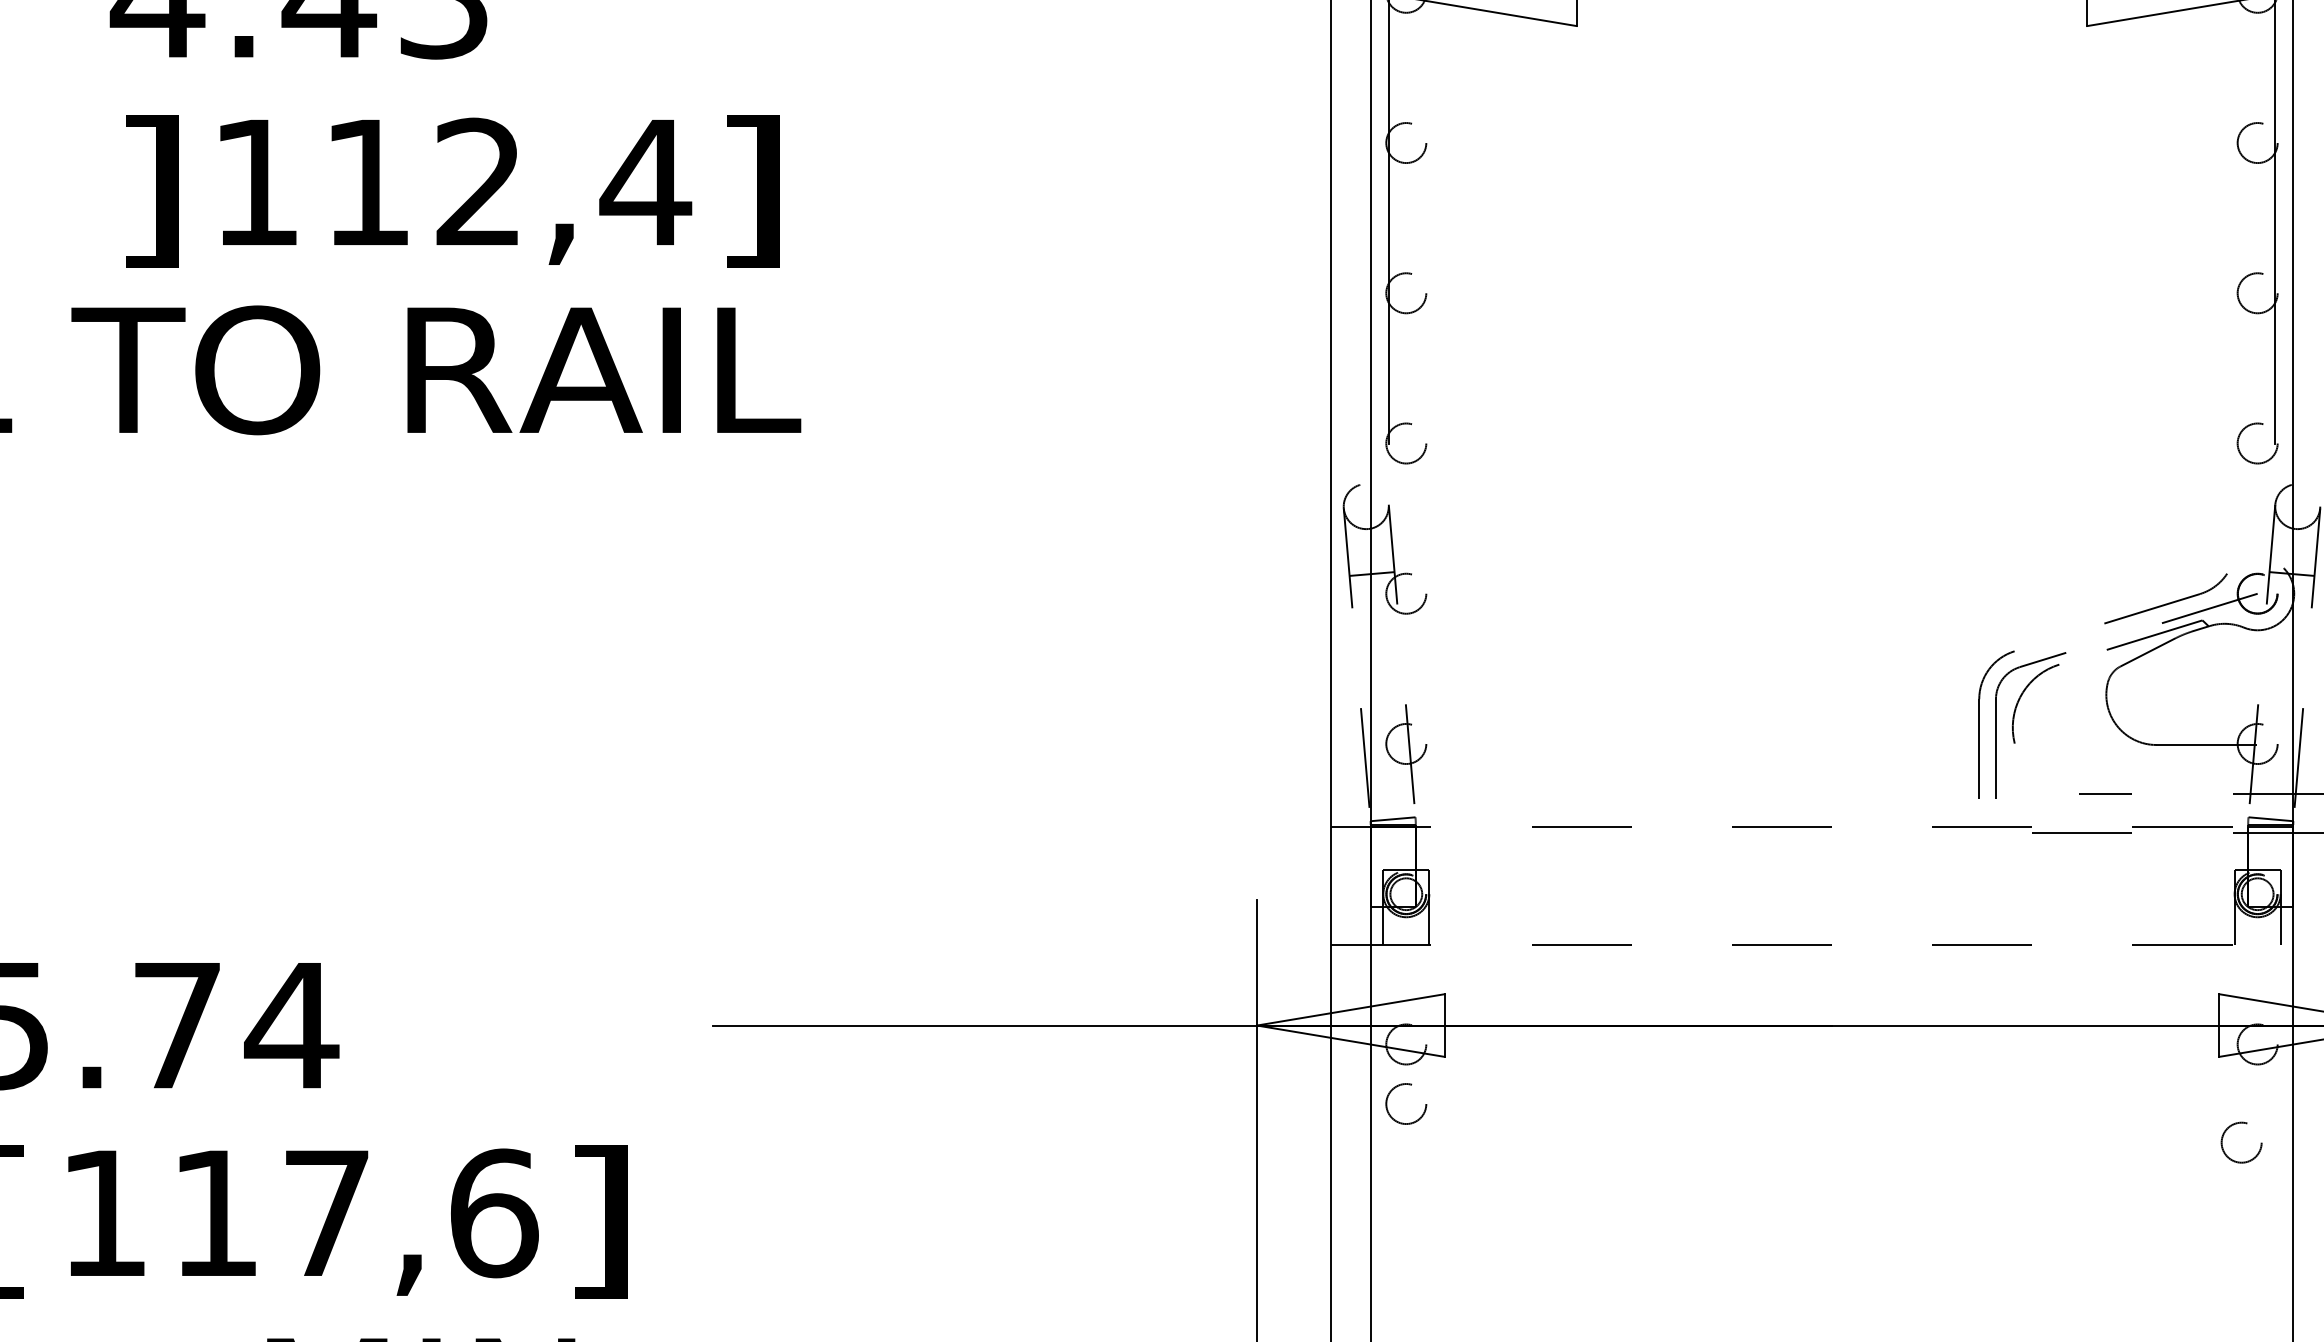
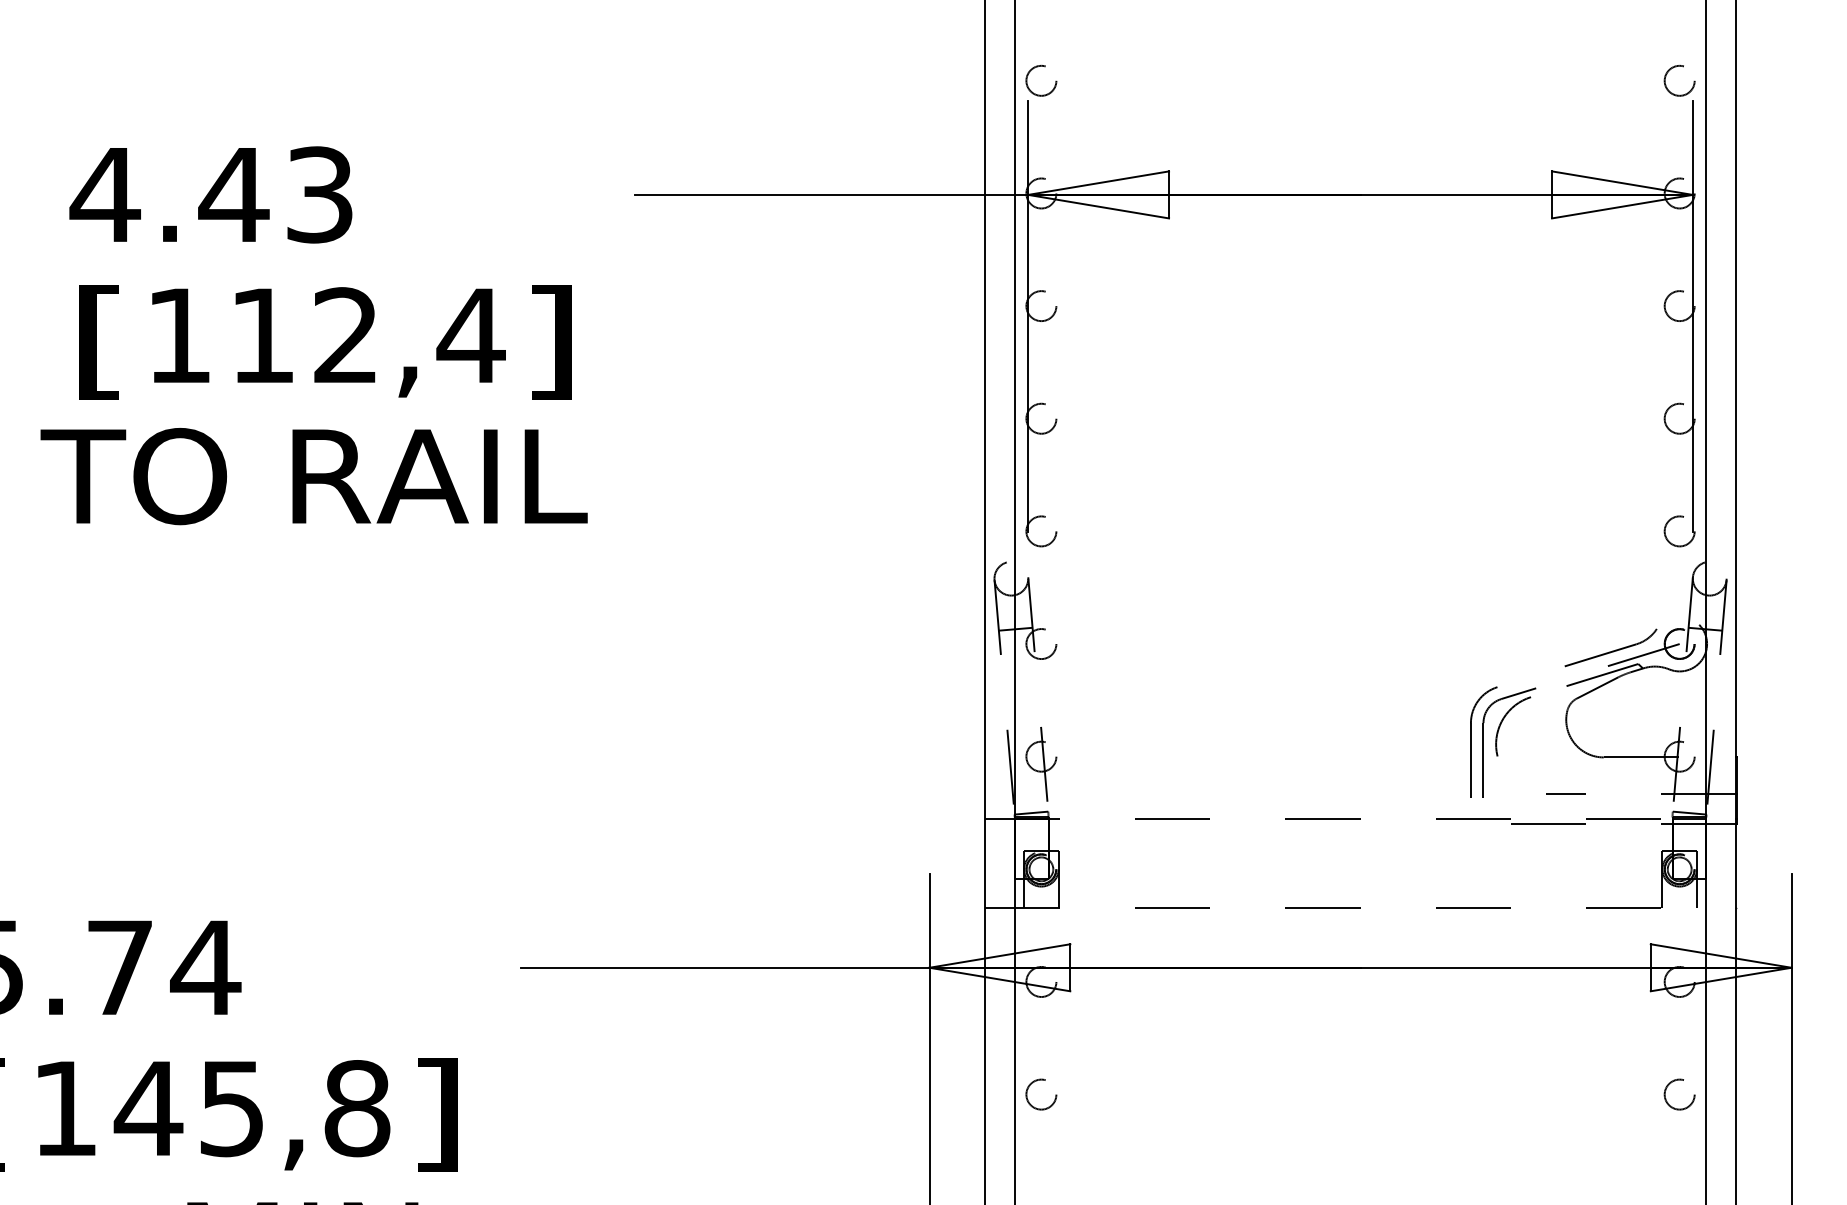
text: (150, 191) -> (99, 342), ] -> [
circle: (1406, 1103) -> (1041, 1094), moved
circle: (2241, 1142) -> (1679, 1094), moved
text: (354, 1213) -> (252, 1108), 117,6 -> 145,8

